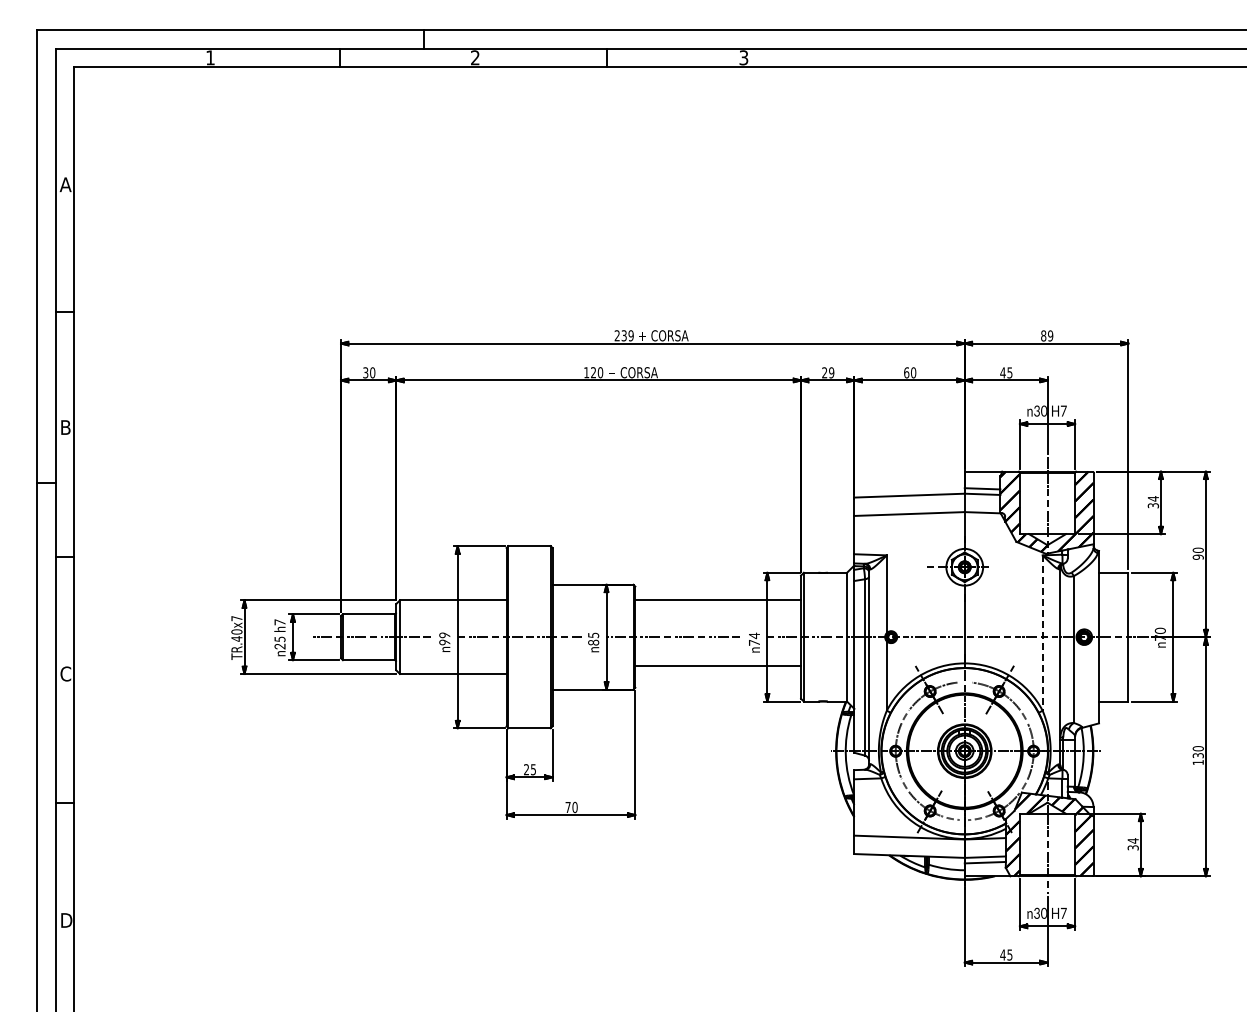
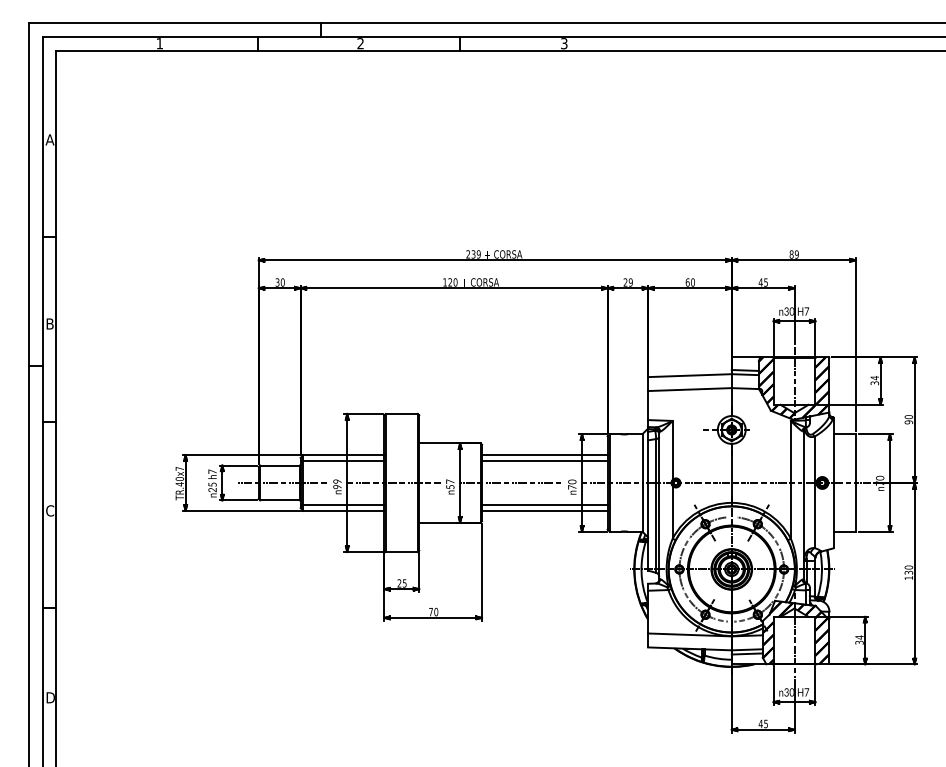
line: (451, 607) -> (342, 460), added
line: (718, 607) -> (545, 460), added
line: (1042, 633) -> (790, 480), dashed -> solid
text: (753, 635) -> (571, 481), 74 -> 70
text: (593, 638) -> (450, 483), 85 -> 57
line: (451, 666) -> (342, 505), added
line: (718, 673) -> (545, 510), added

